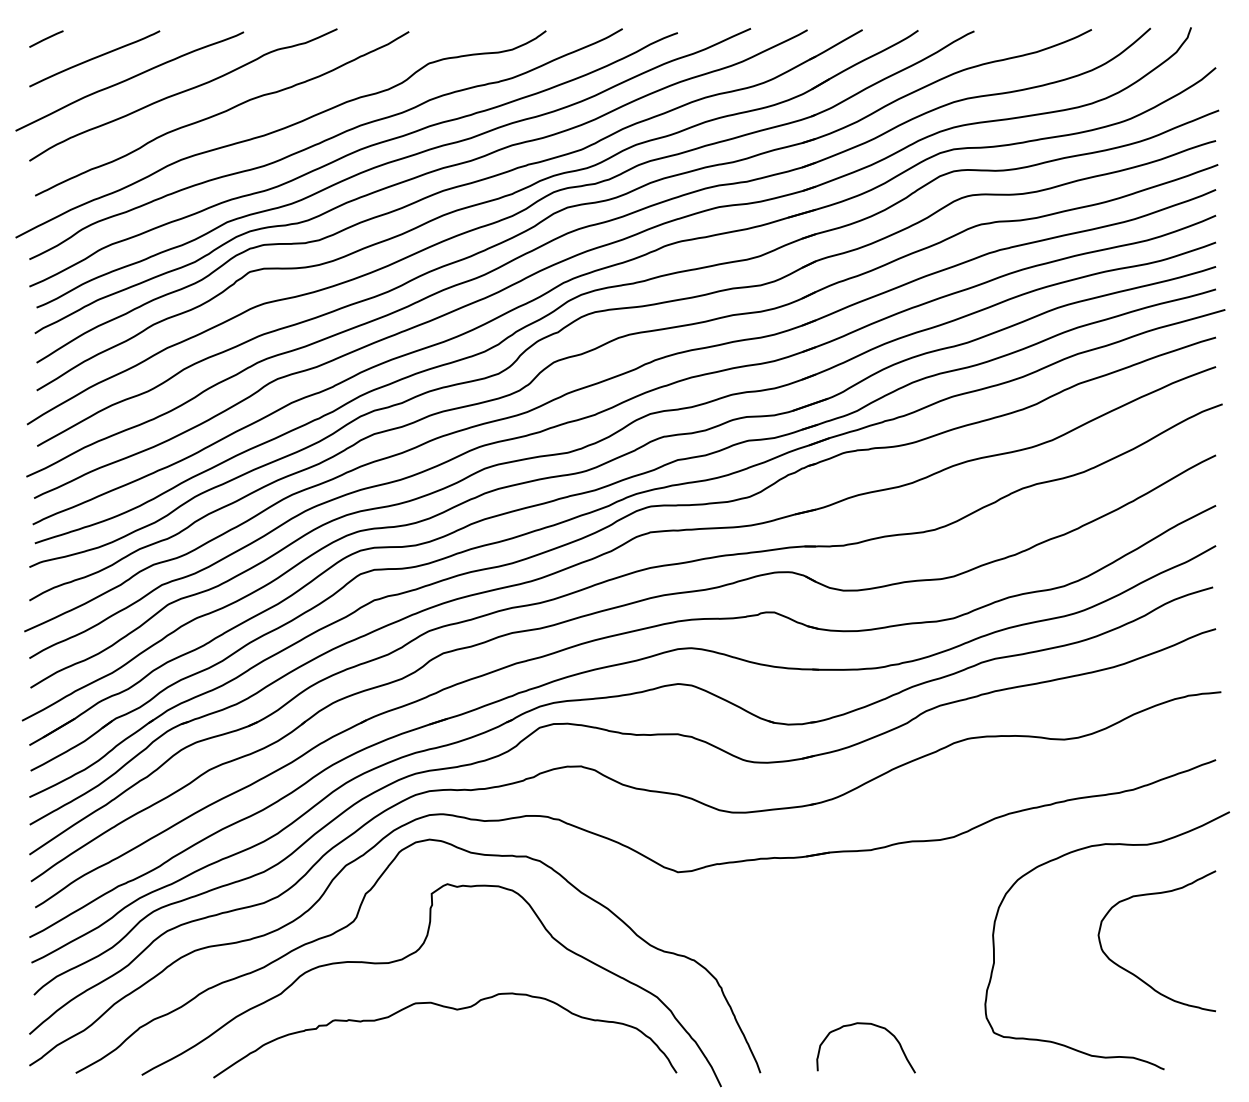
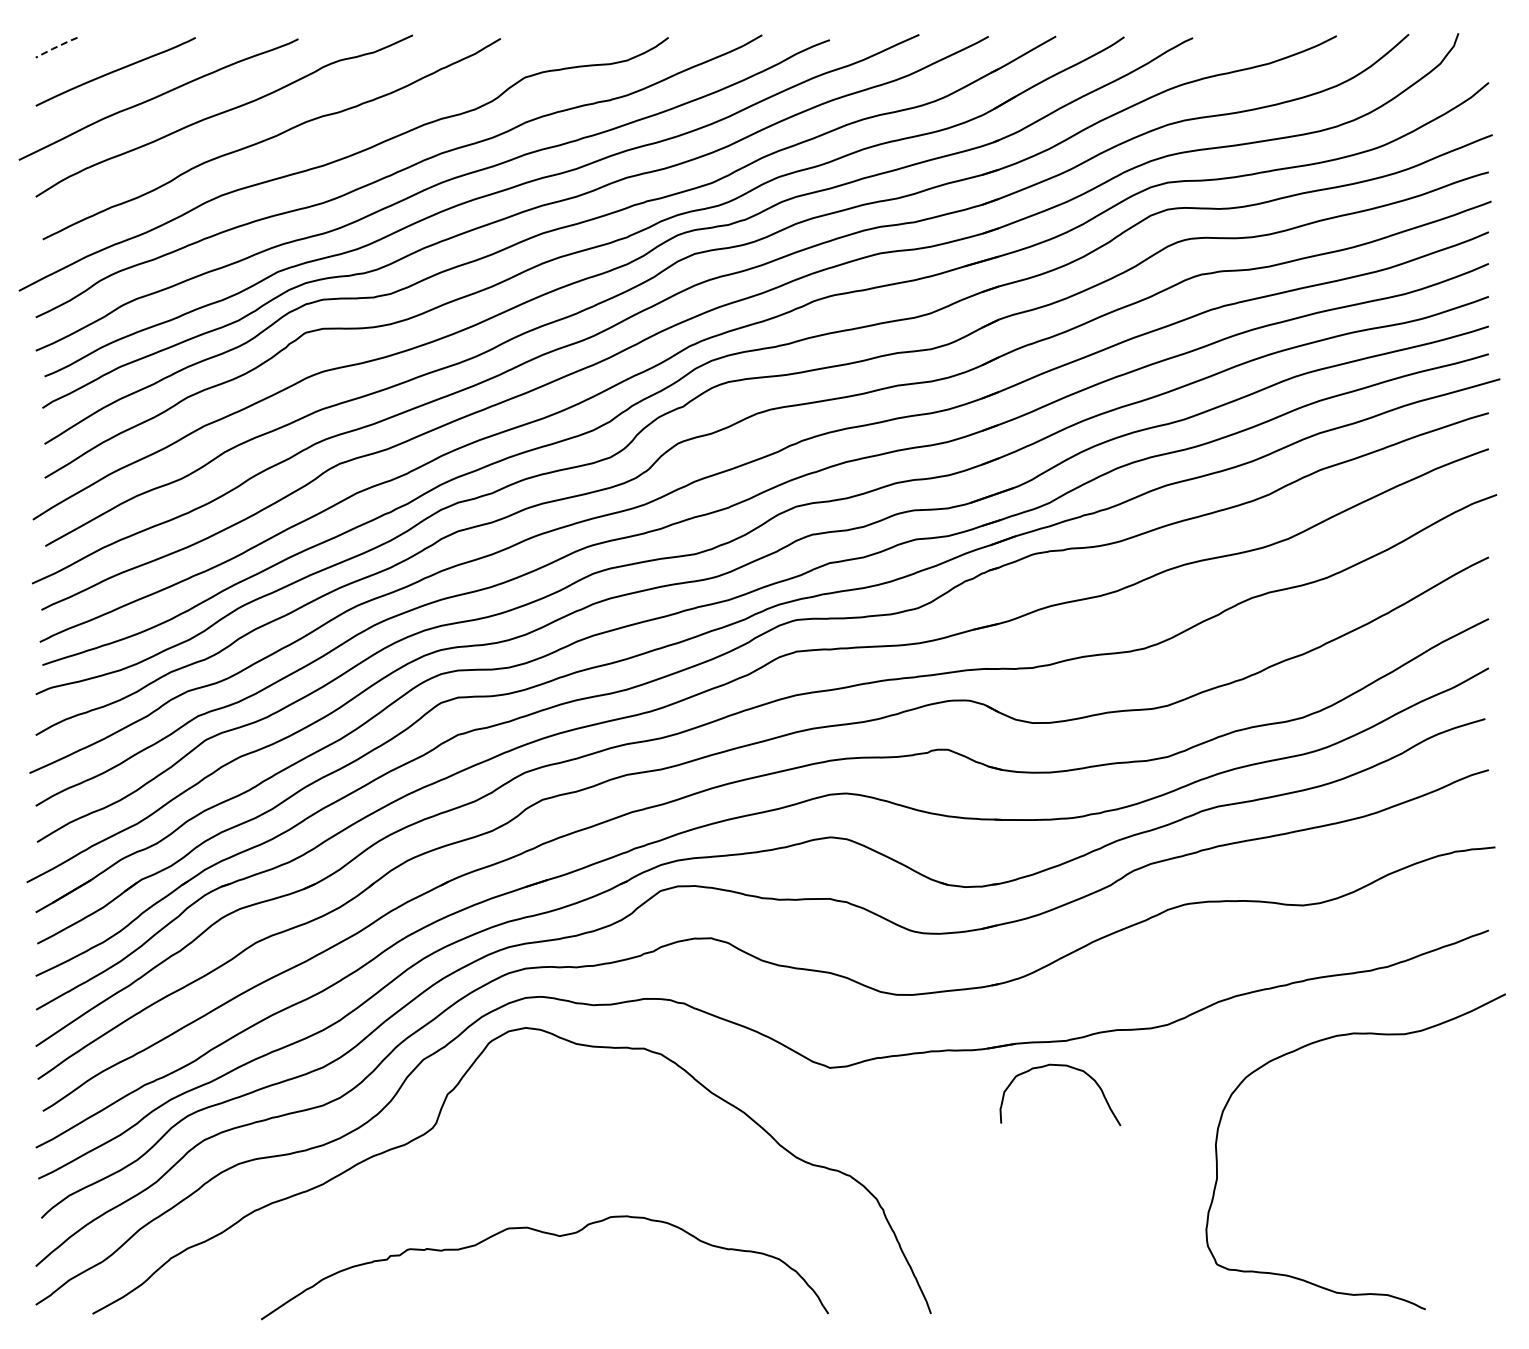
line: (46, 38) -> (56, 47), solid -> dashed
curve: (416, 952) -> (509, 1166), removed
curve: (1135, 974) -> (1390, 1193), removed
curve: (866, 1024) -> (1060, 1066), moved

